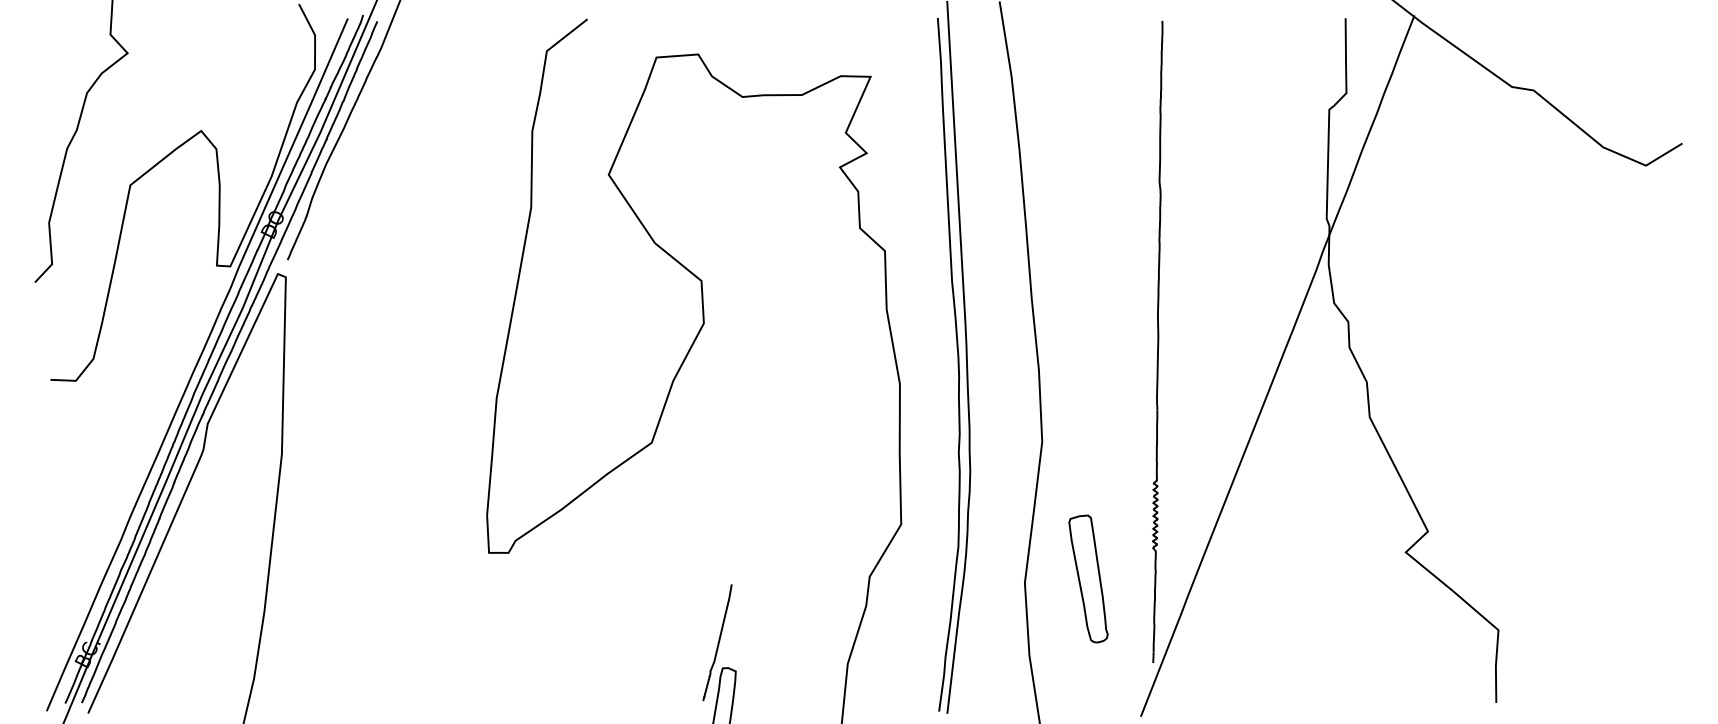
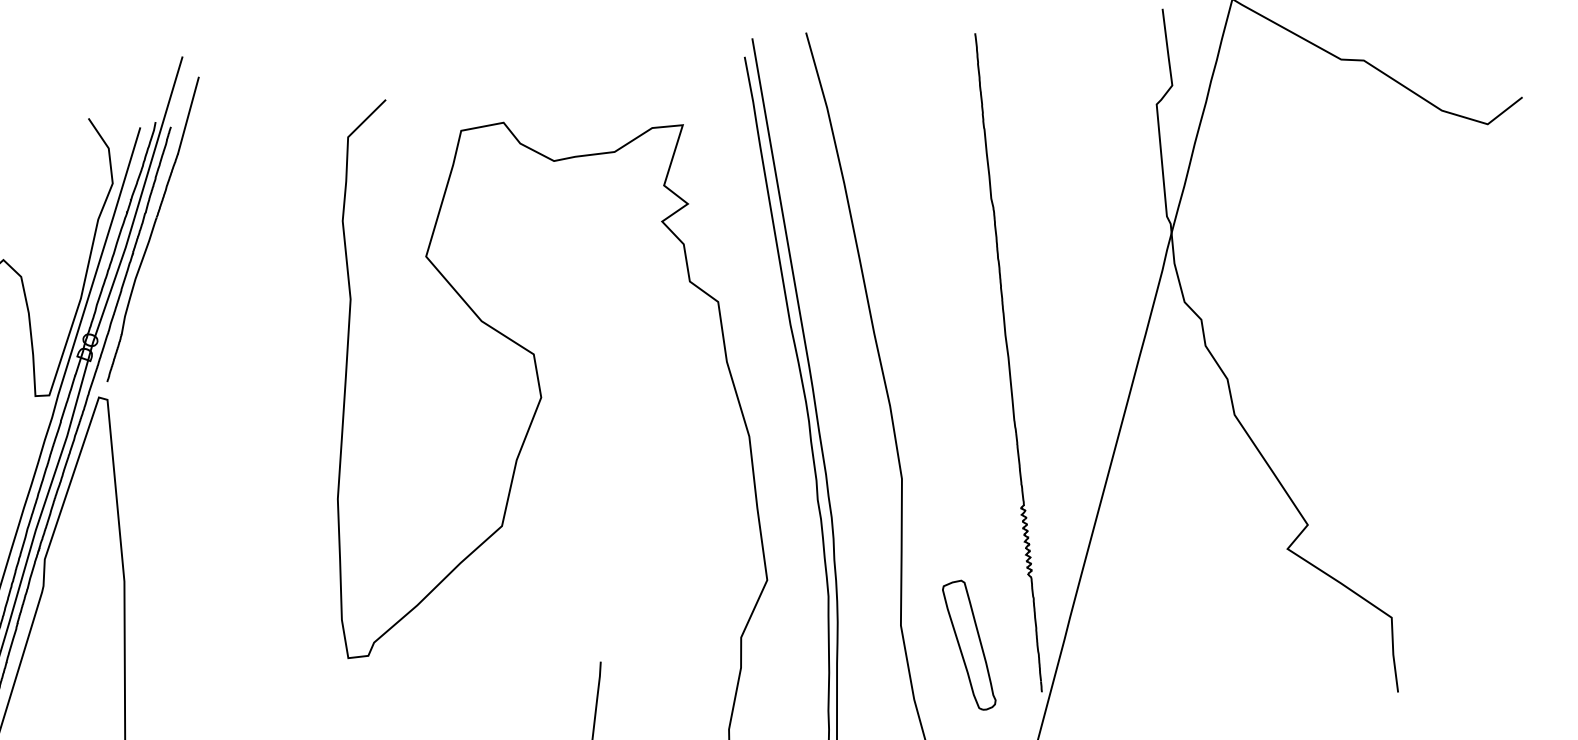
part: (1088, 578) -> (969, 645), moved

